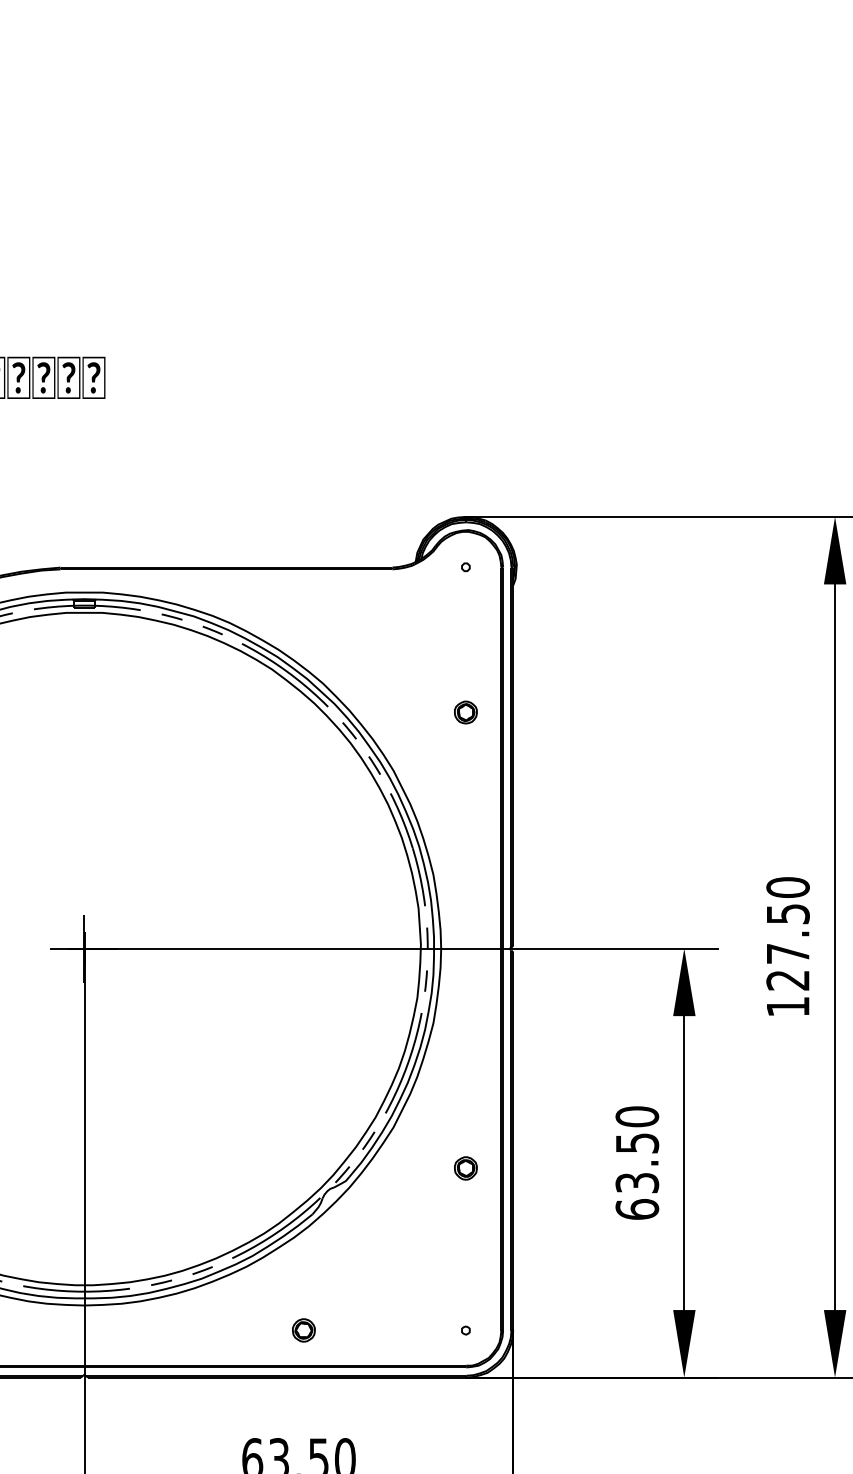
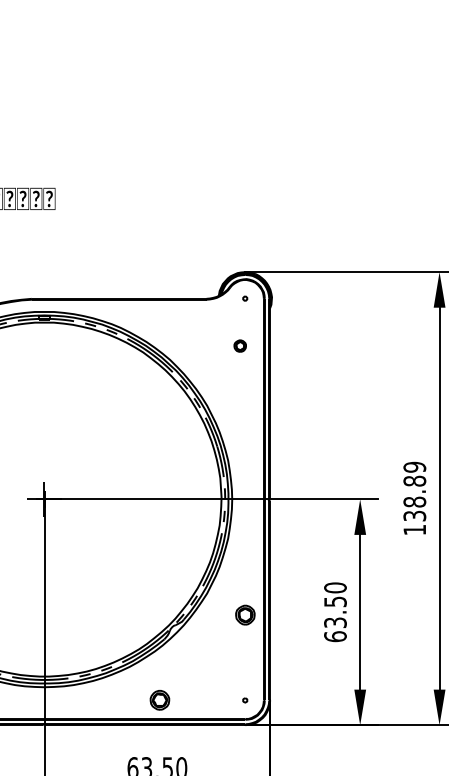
part: (464, 711) -> (239, 345), moved
text: (787, 933) -> (414, 491), 127.50 -> 138.89
part: (464, 1167) -> (244, 614), size x1.6
part: (303, 1330) -> (159, 700), size x1.6

